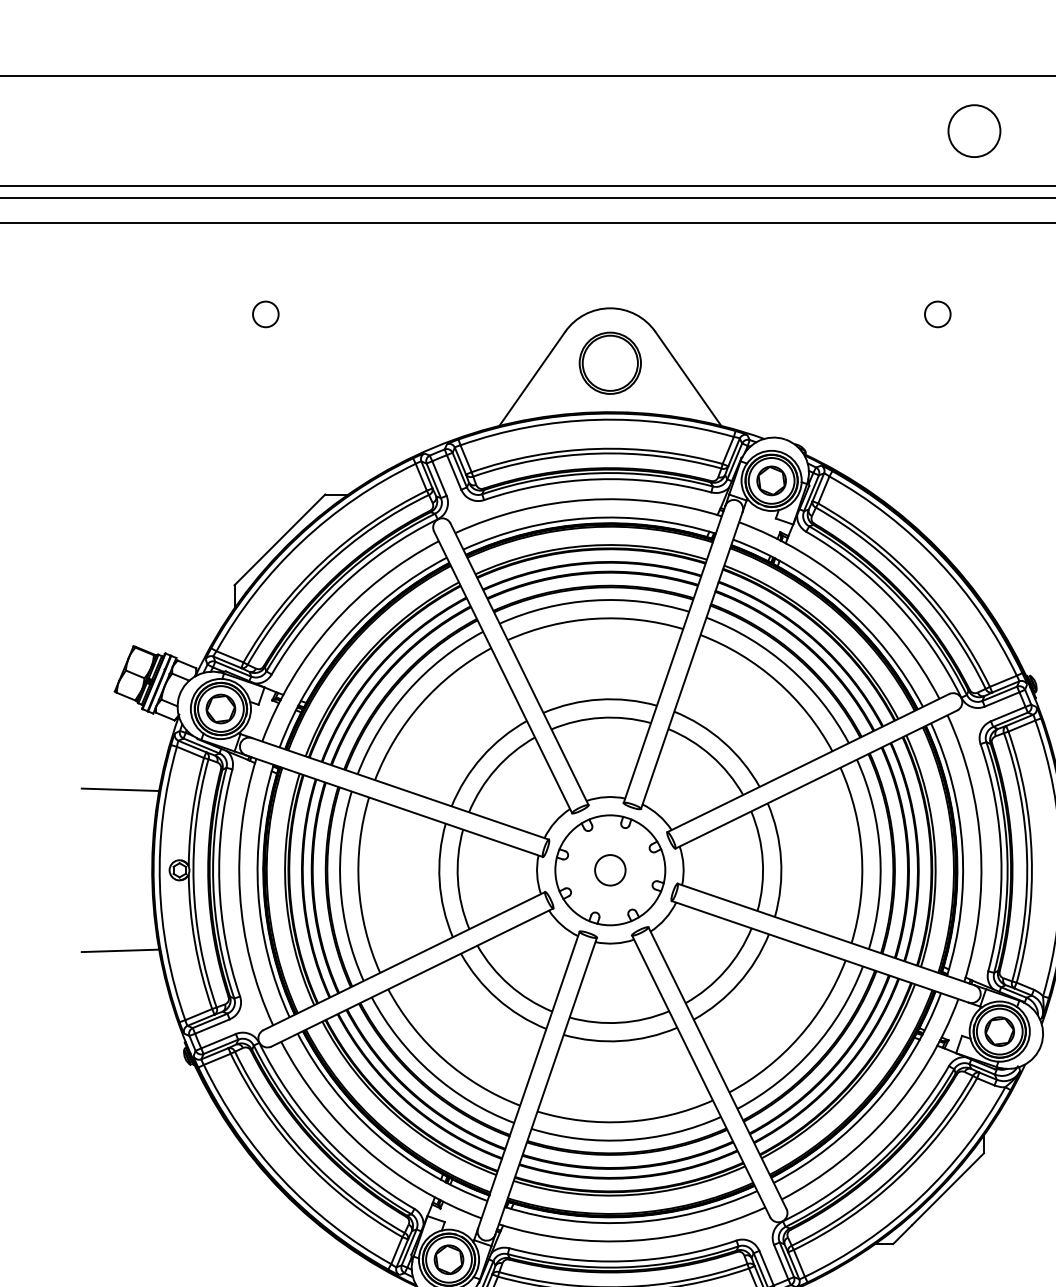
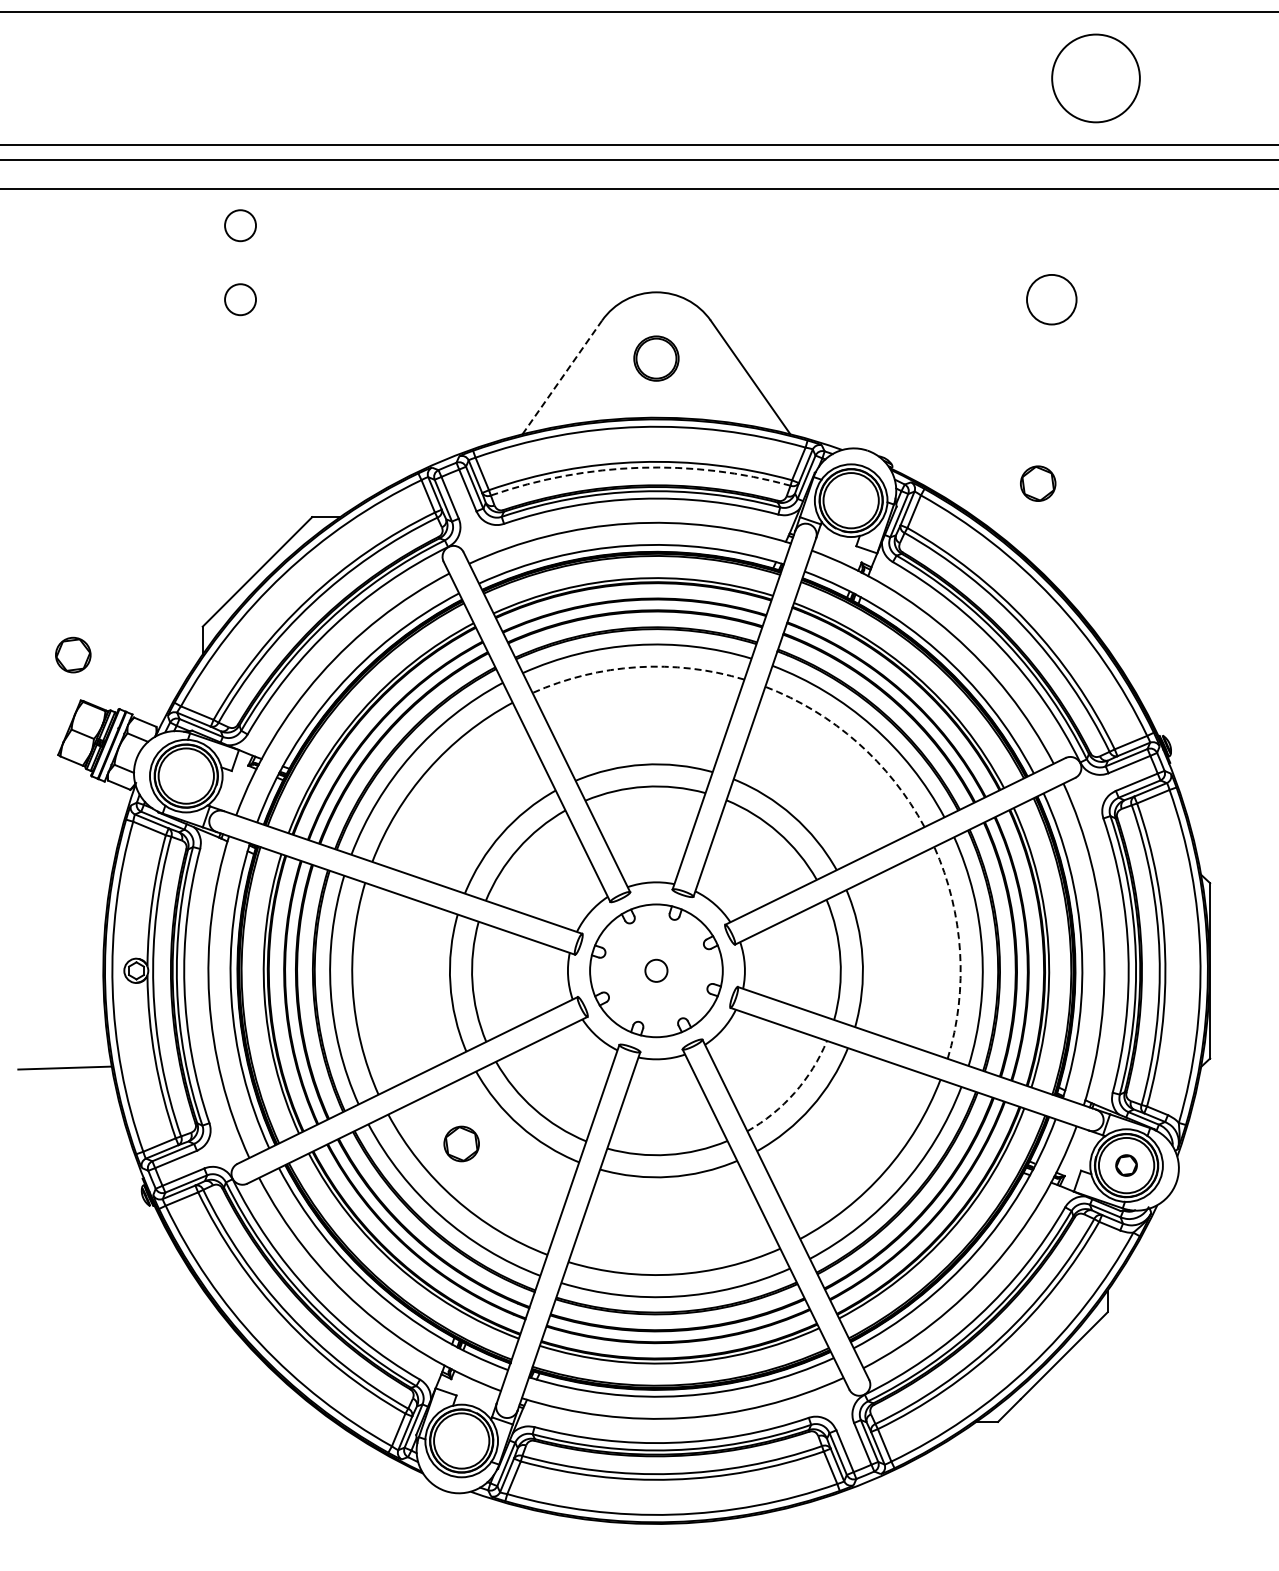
circle: (974, 131) -> (1095, 78), size x1.4
circle: (265, 252) -> (240, 225), added
circle: (937, 314) -> (1051, 299), size x1.6
part: (610, 363) -> (656, 358), size x0.6
line: (532, 378) -> (562, 377), solid -> dashed
arc: (596, 453) -> (639, 467), solid -> dashed
part: (771, 480) -> (1038, 483), moved
arc: (594, 619) -> (637, 667), solid -> dashed
arc: (776, 681) -> (857, 742), solid -> dashed
part: (221, 708) -> (73, 654), moved
line: (120, 789) -> (64, 873), removed
arc: (862, 854) -> (960, 951), solid -> dashed
circle: (610, 870) -> (656, 970), size x0.6
arc: (724, 971) -> (794, 1092), solid -> dashed
part: (999, 1031) -> (1126, 1165), size x0.6
part: (448, 1259) -> (461, 1143), moved

